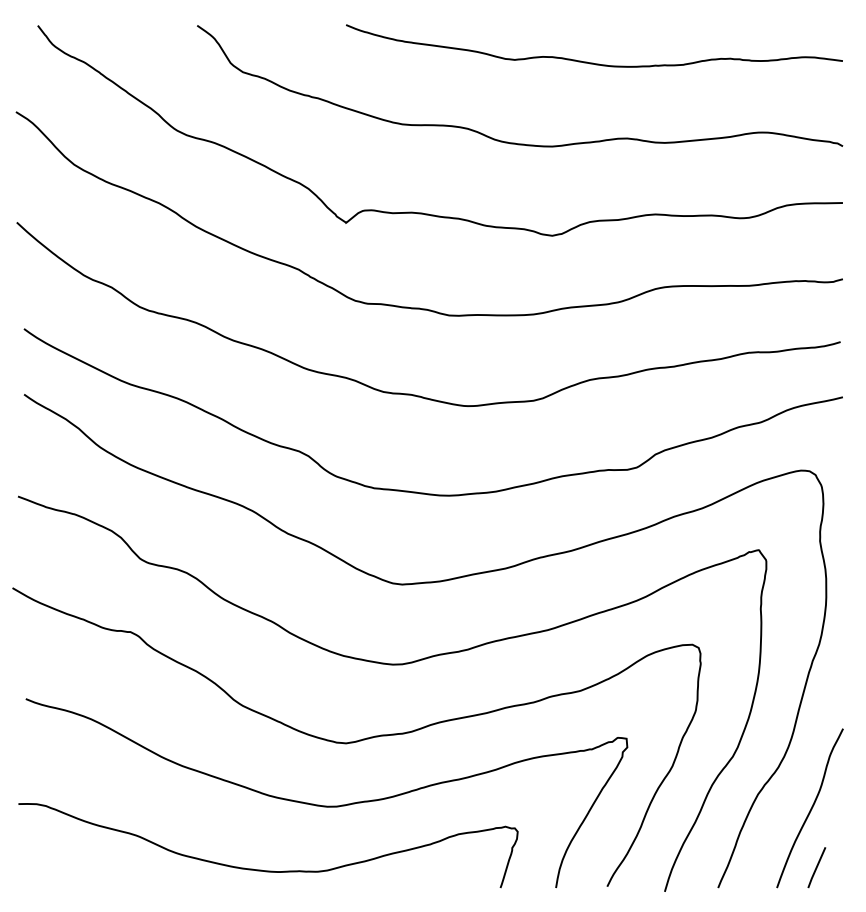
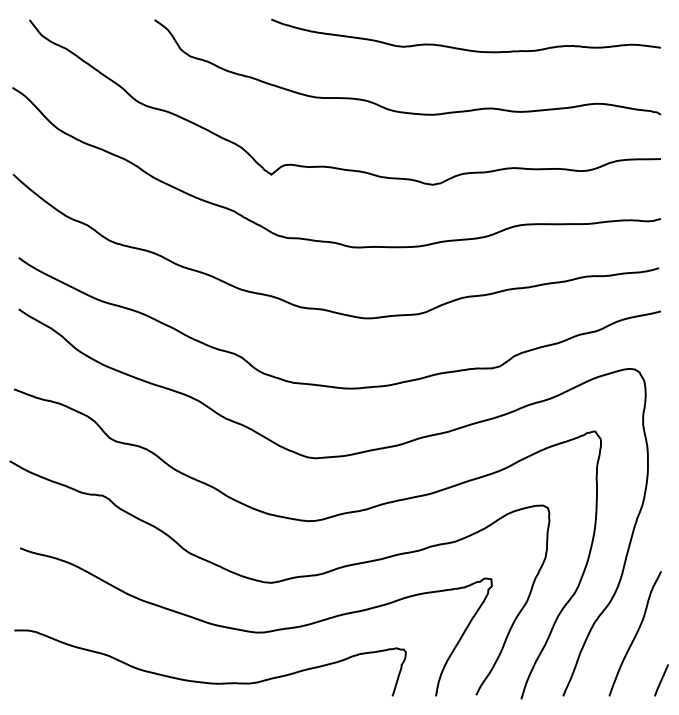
line: (816, 867) -> (661, 680), moved

